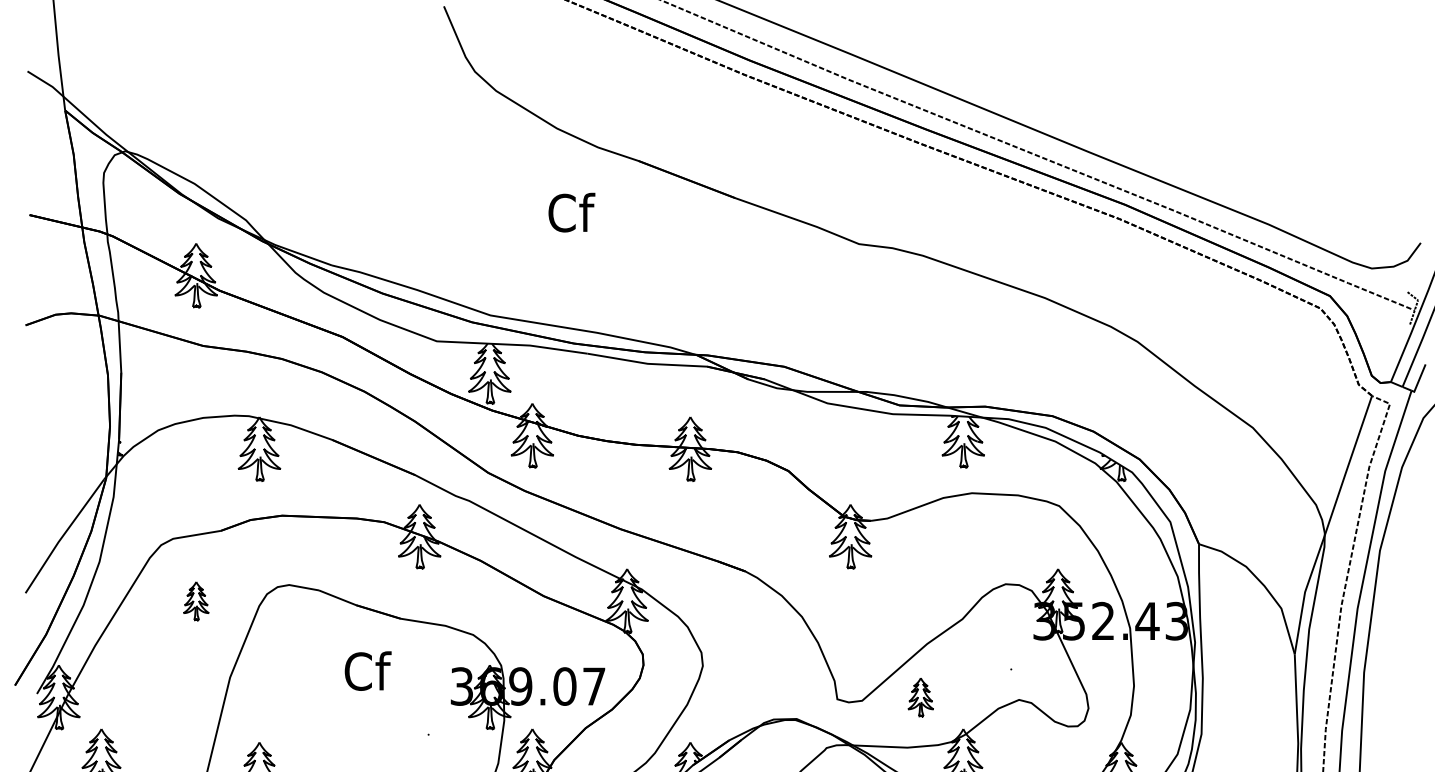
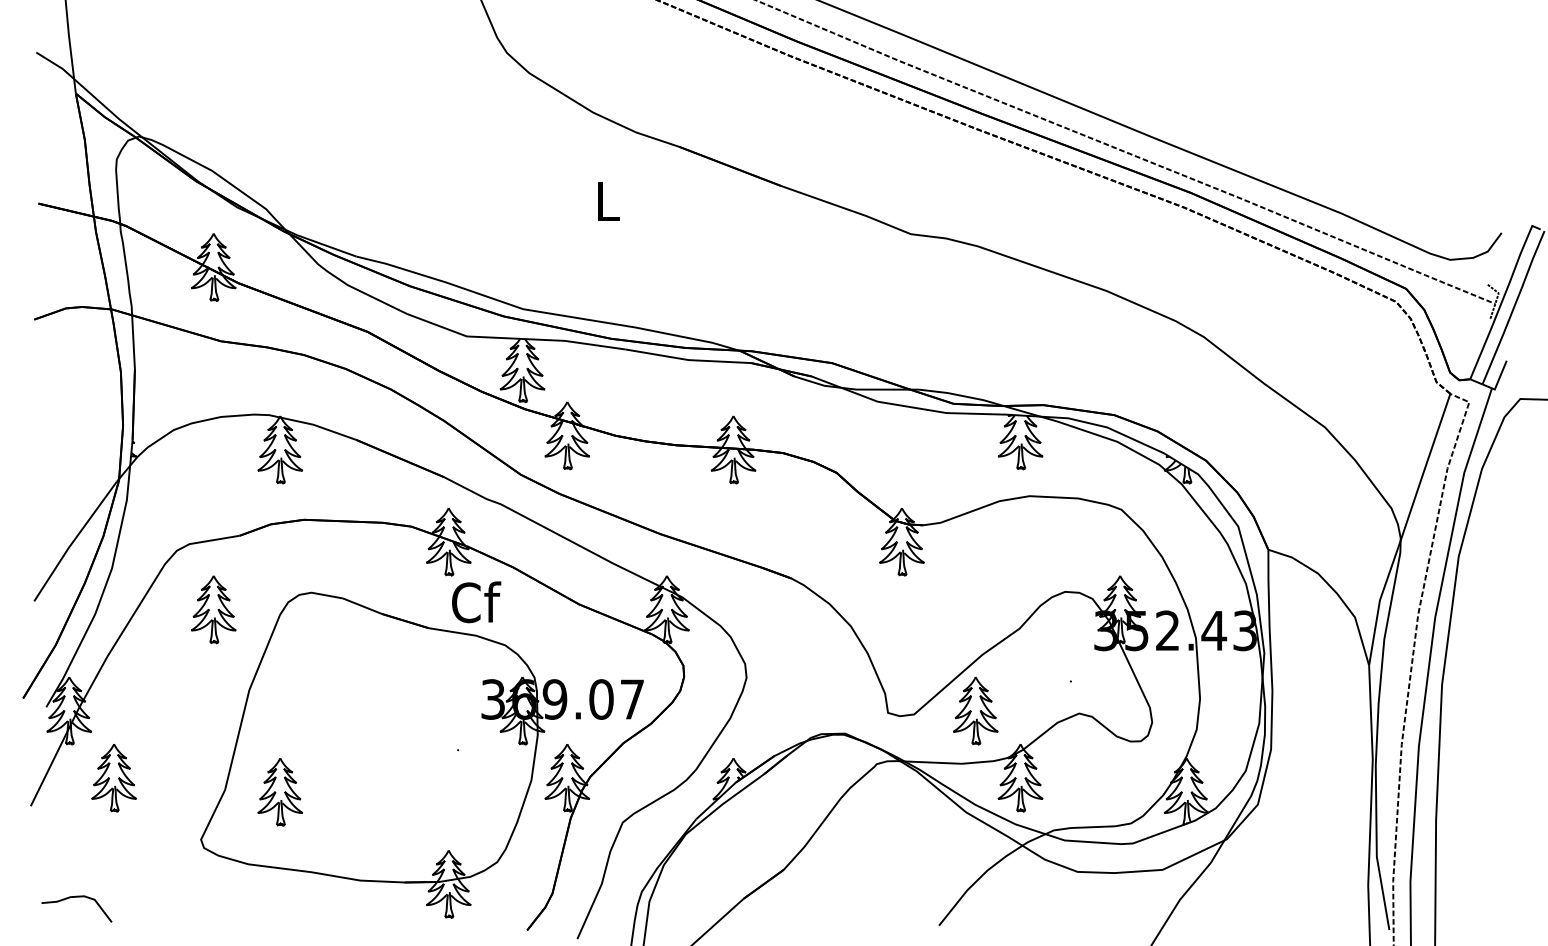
text: (571, 212) -> (608, 200), Cf -> L
part: (196, 600) -> (213, 609), size x1.67
text: (368, 671) -> (476, 602), moved
part: (920, 696) -> (975, 710), size x1.67

